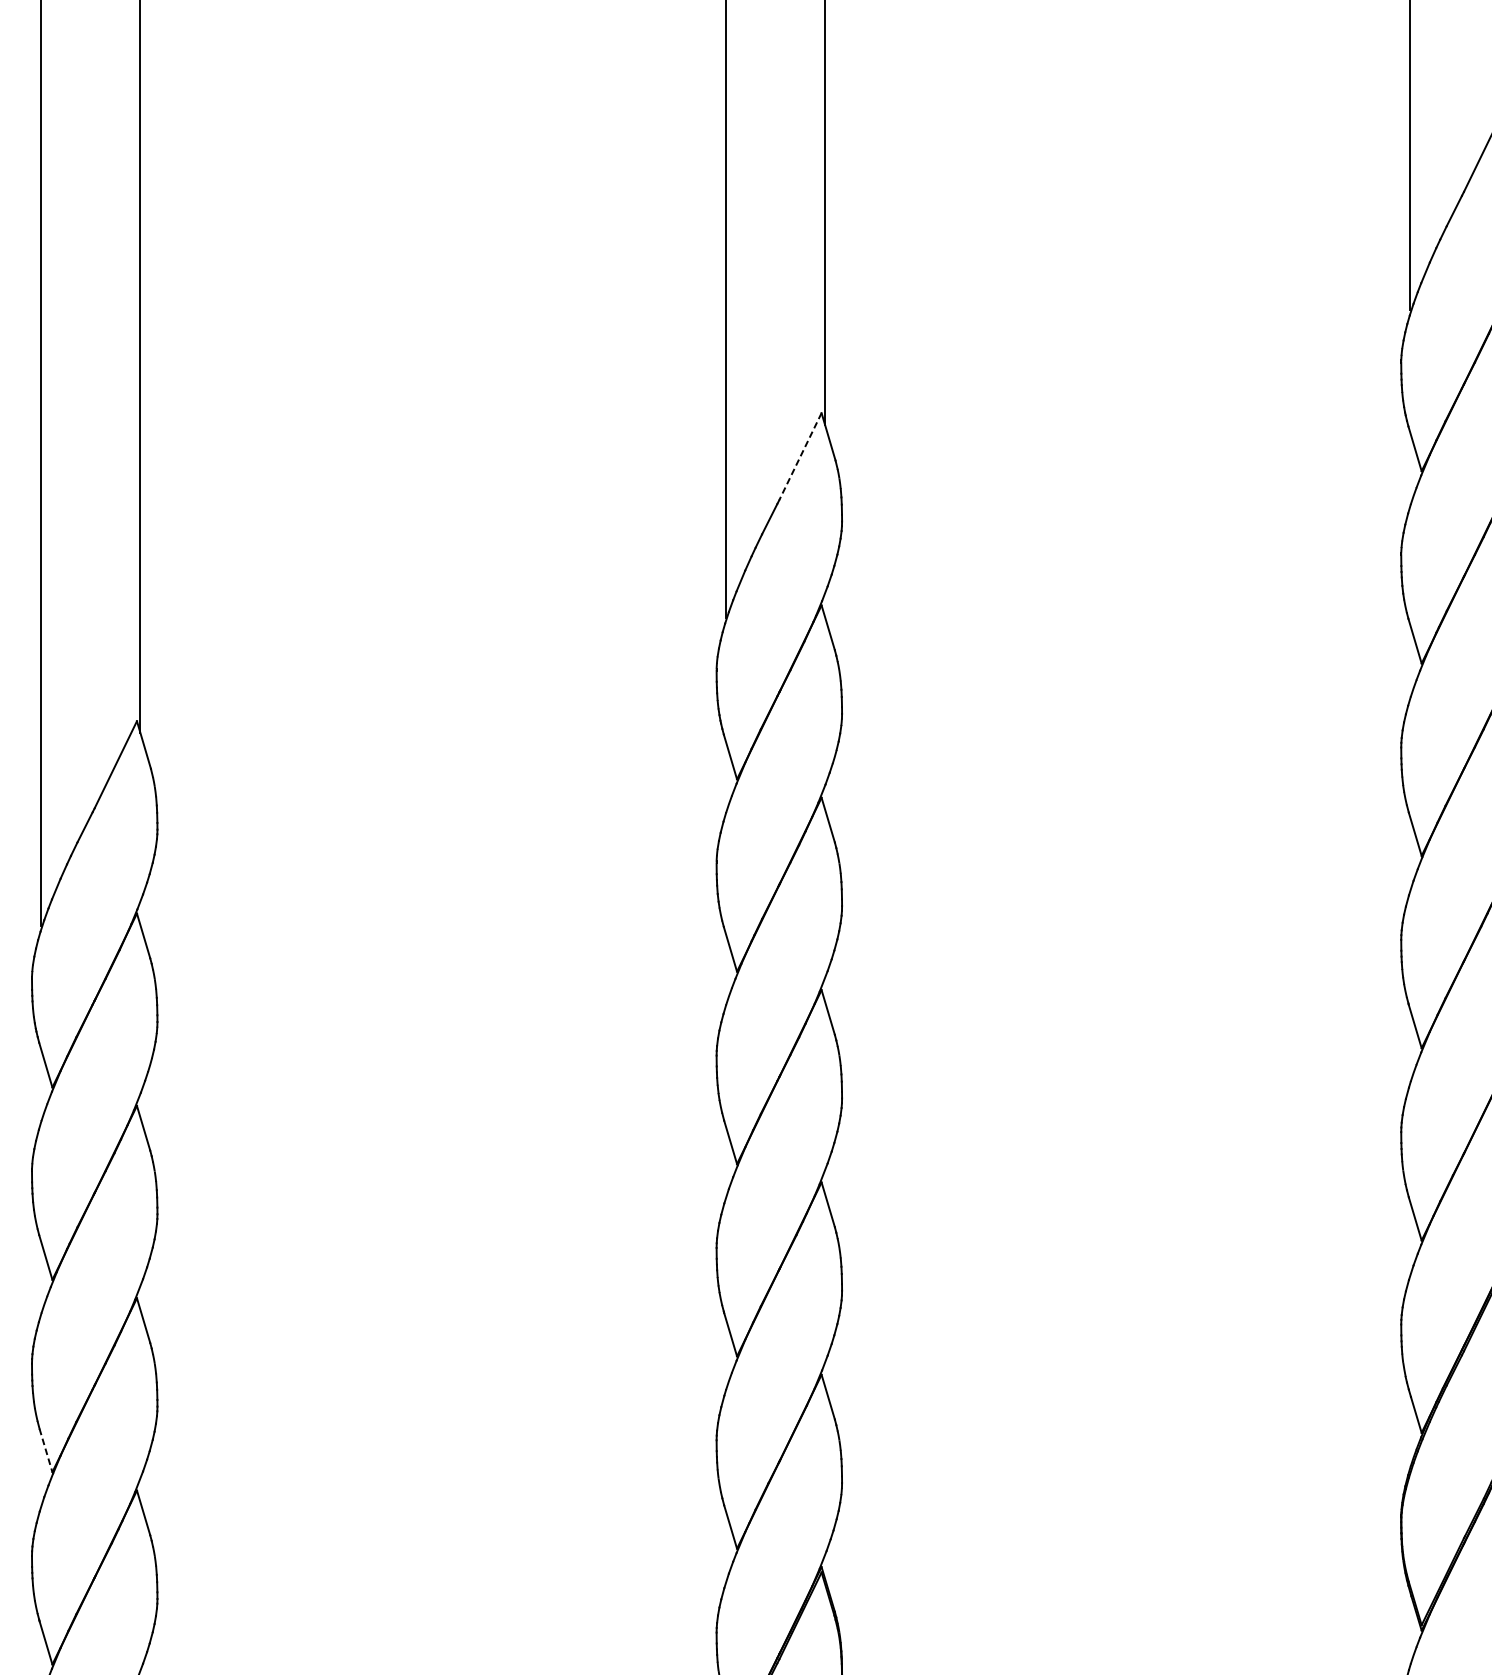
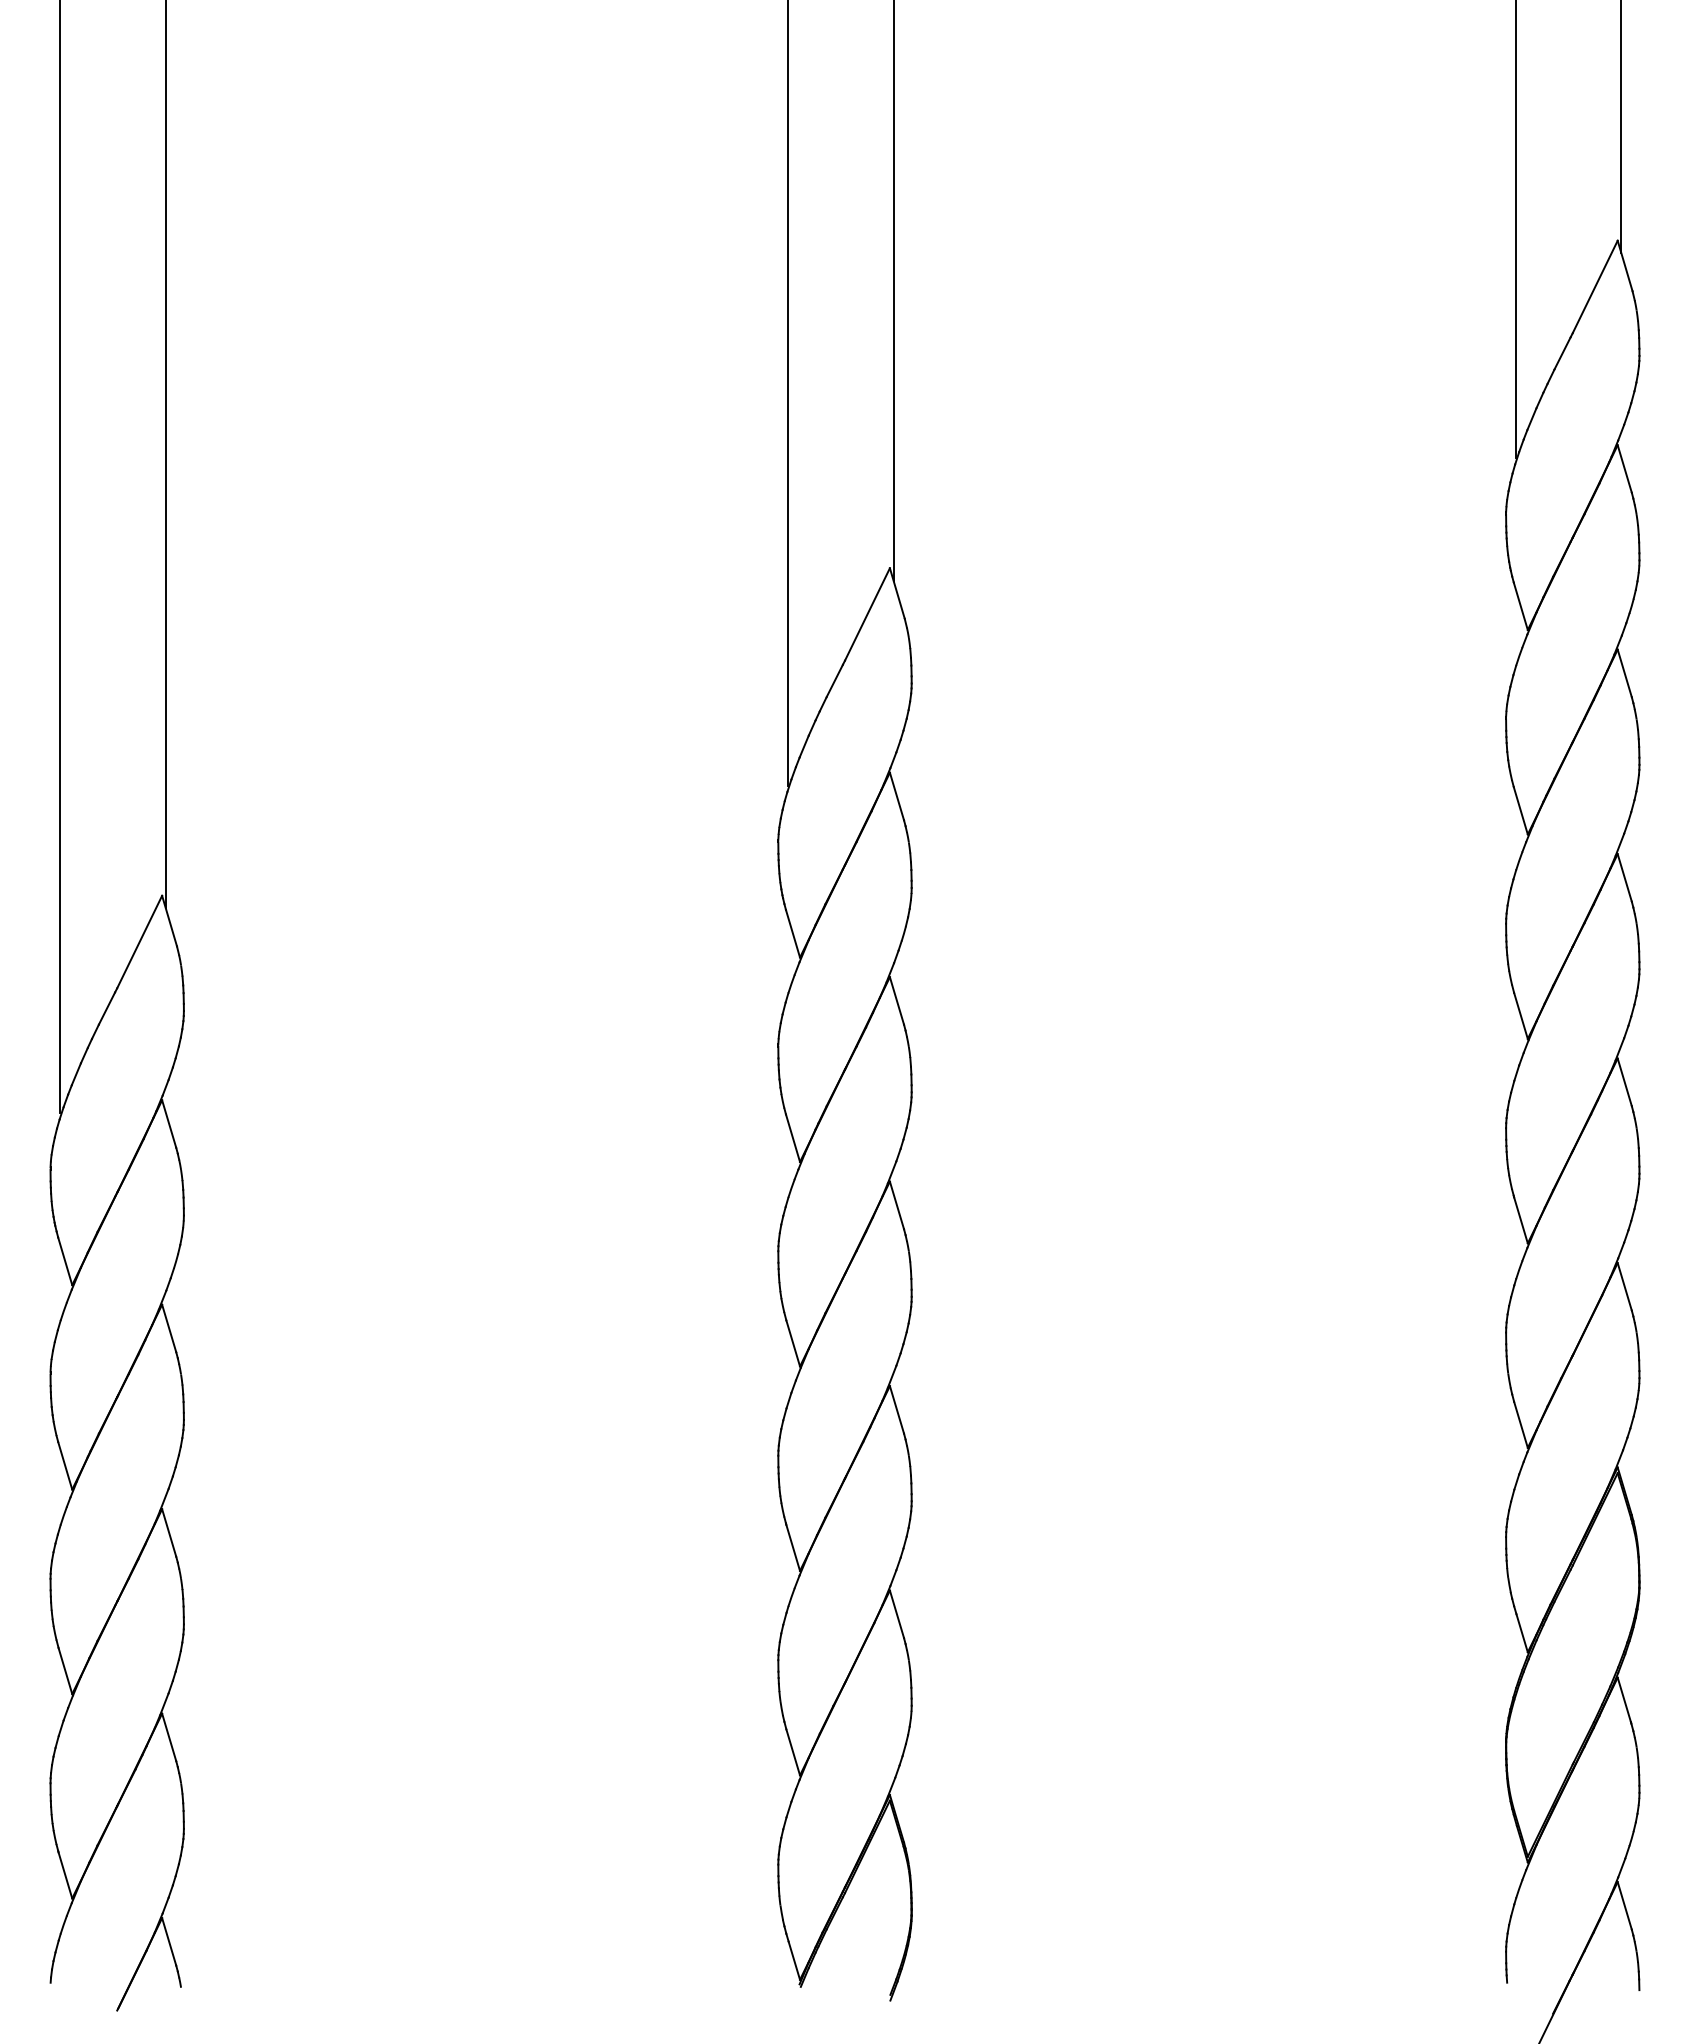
line: (800, 456) -> (867, 614), dashed -> solid
line: (46, 1450) -> (65, 1671), dashed -> solid

